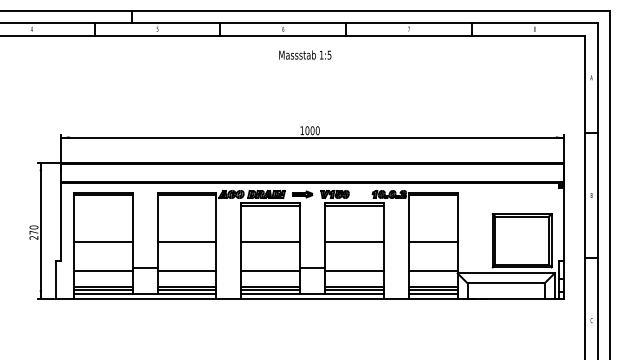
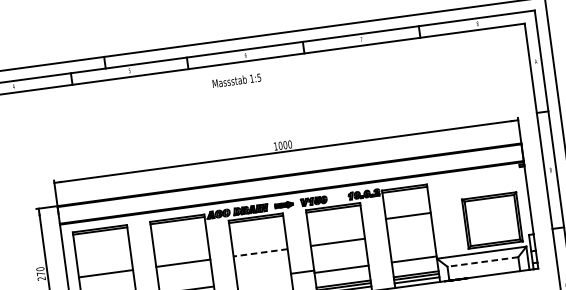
text: (305, 54) -> (237, 80), moved
line: (270, 241) -> (260, 252), solid -> dashed
line: (433, 241) -> (408, 215), moved
line: (270, 270) -> (263, 279), removed
line: (505, 283) -> (482, 262), solid -> dashed

